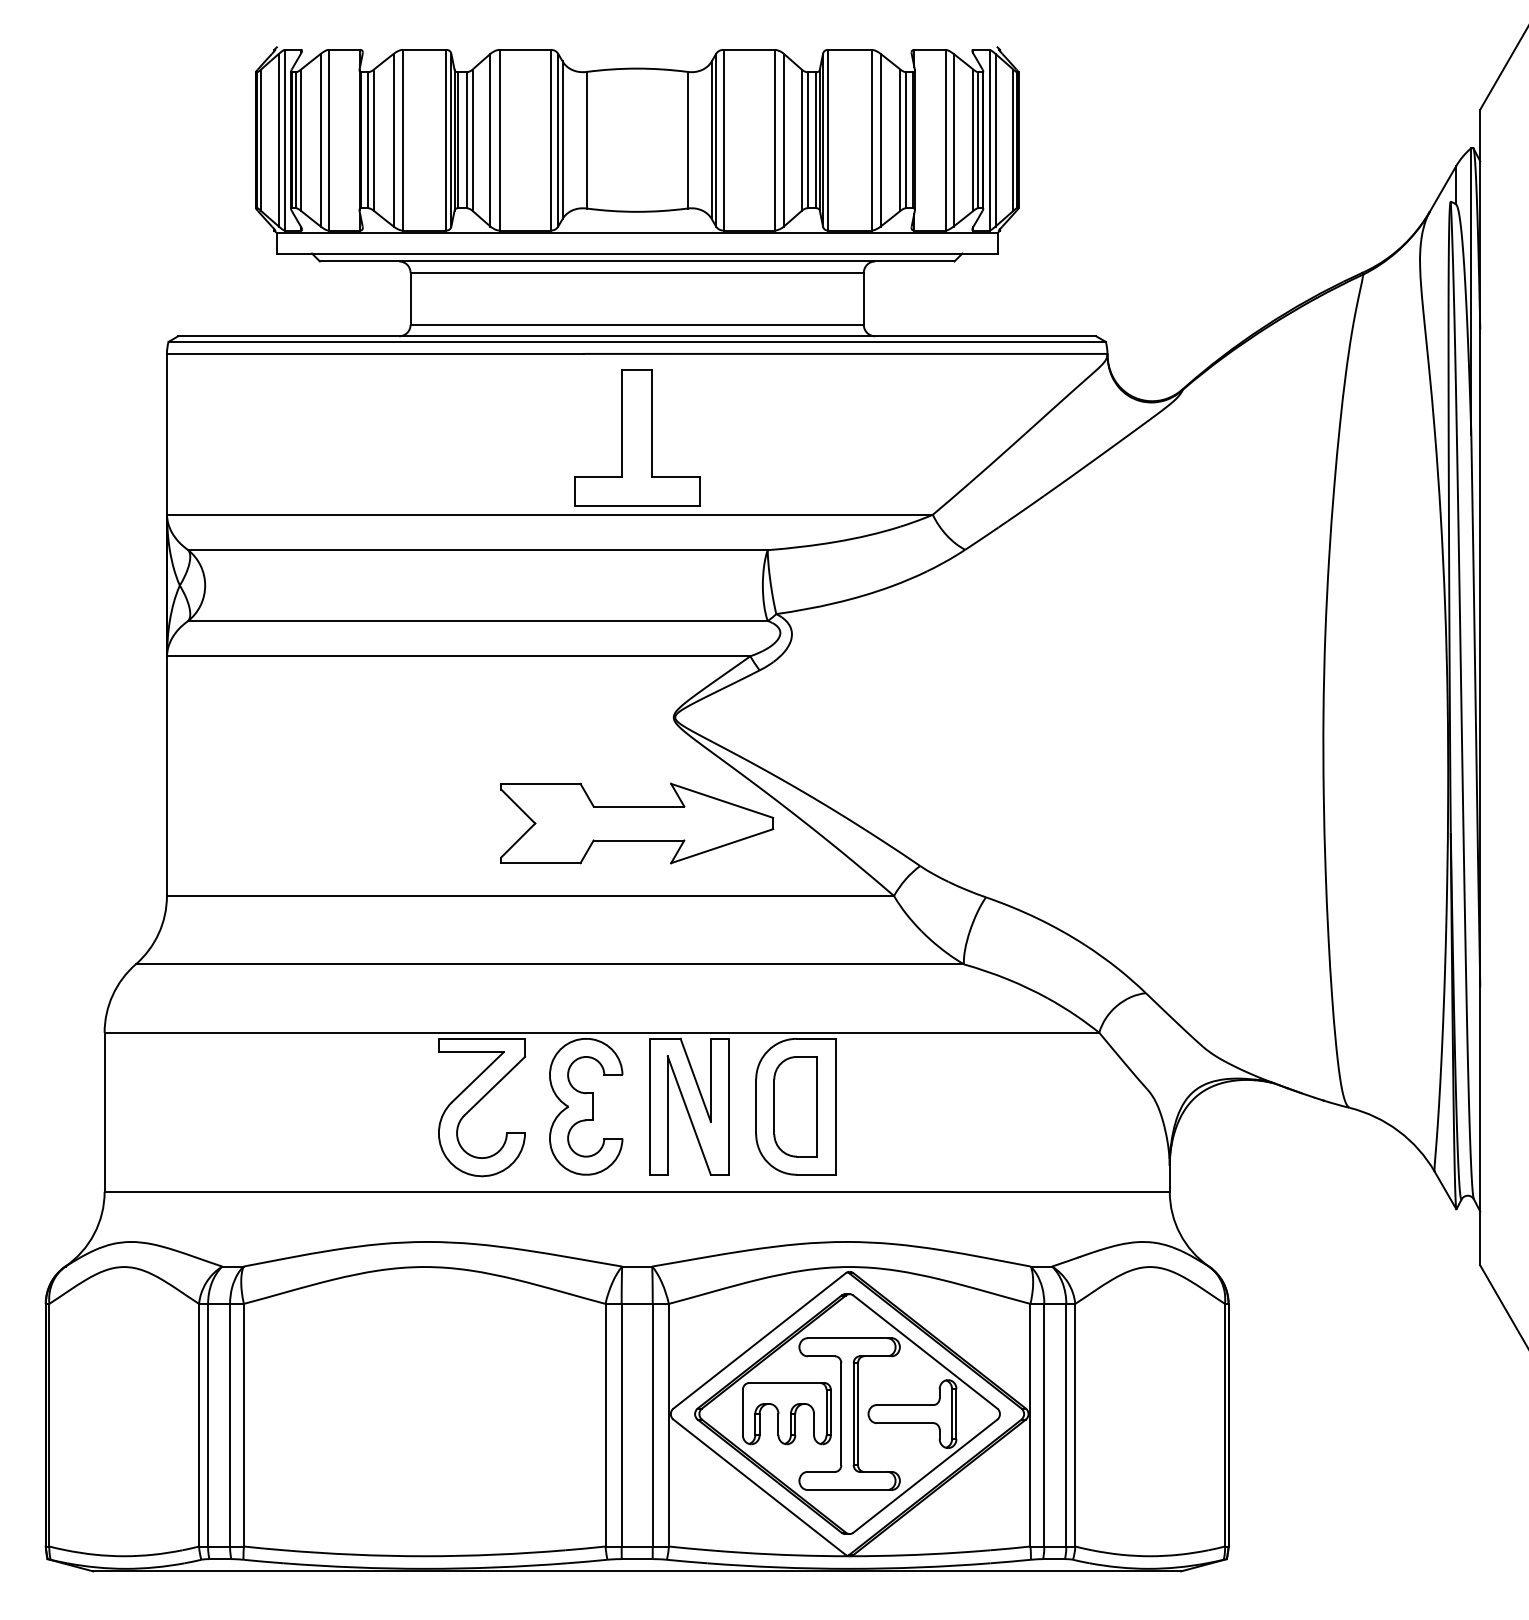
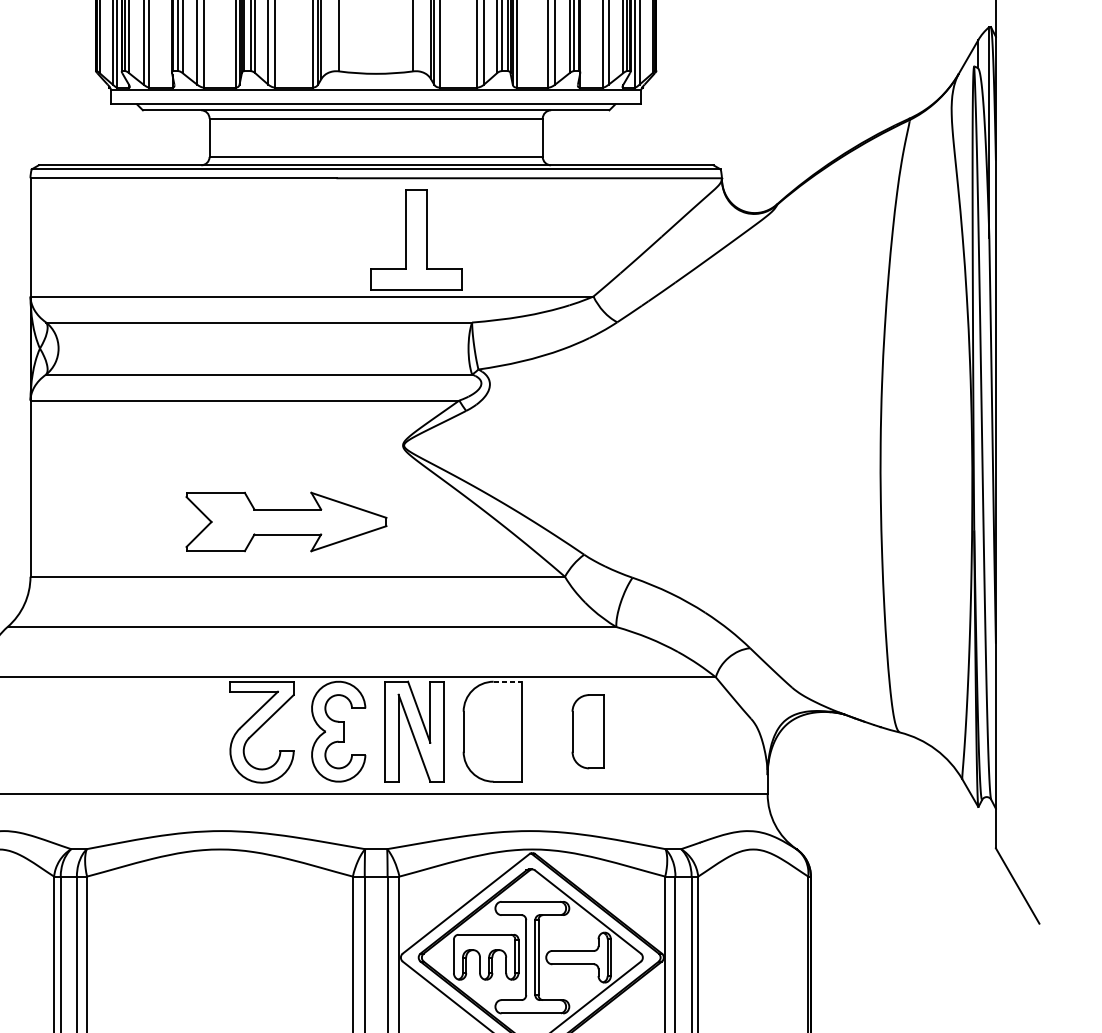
part: (637, 437) -> (416, 239), moved
part: (637, 823) -> (286, 521), moved
line: (816, 1038) -> (507, 681), solid -> dashed
part: (795, 1106) -> (588, 731), moved

